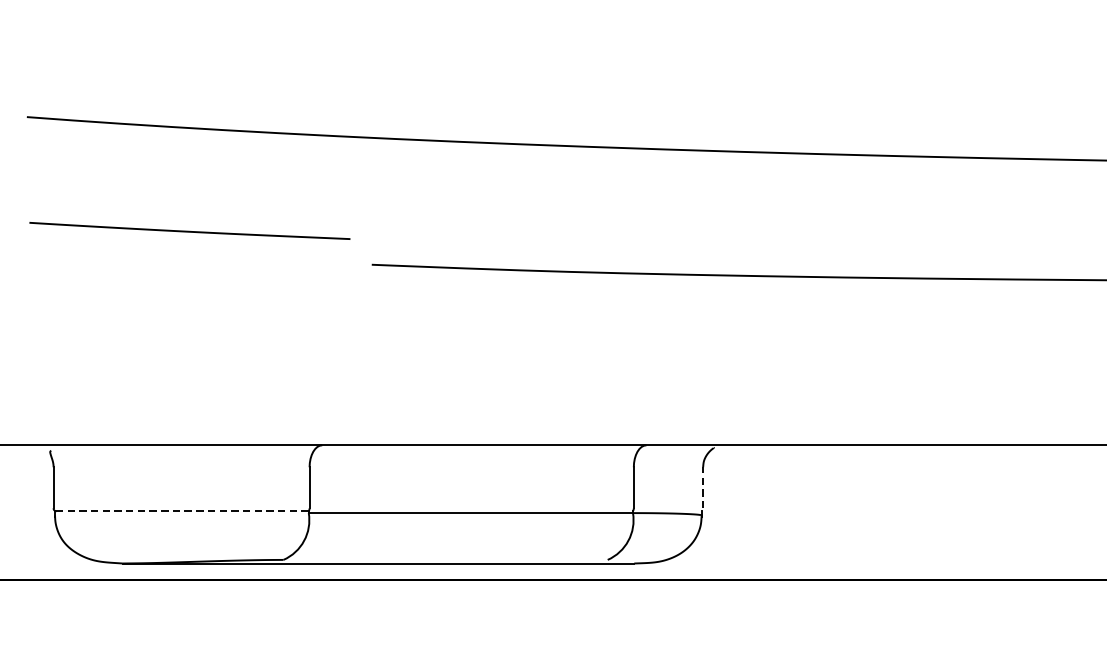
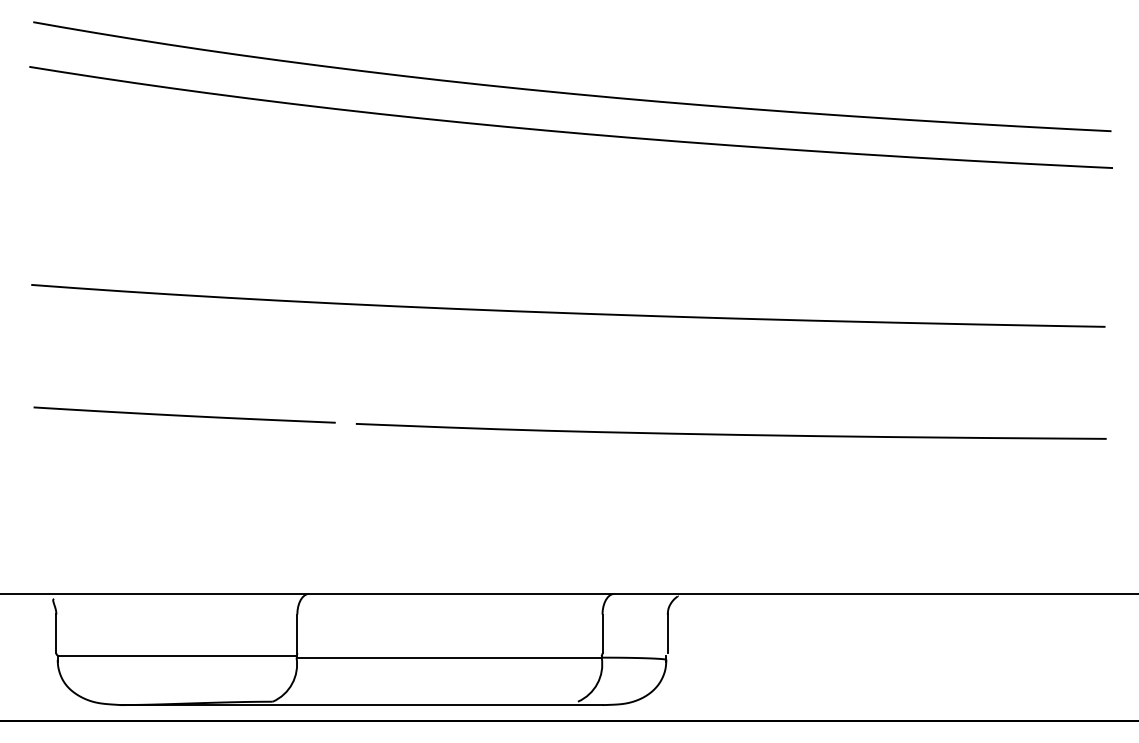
line: (188, 230) -> (183, 414), moved
line: (702, 487) -> (667, 633), dashed -> solid
line: (181, 510) -> (176, 655), dashed -> solid

